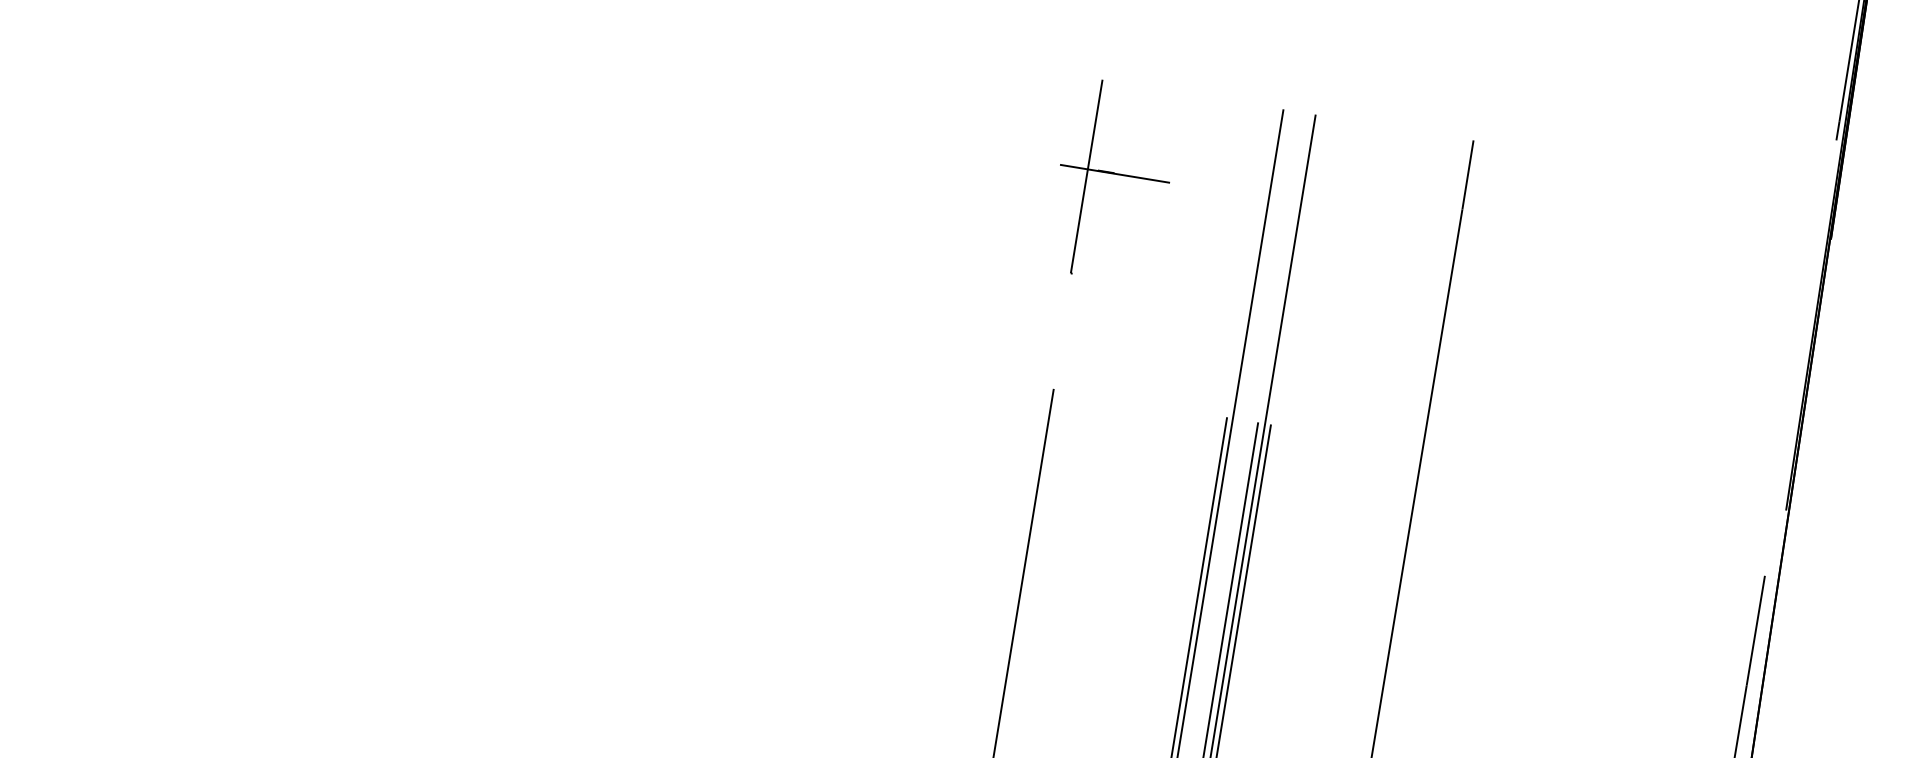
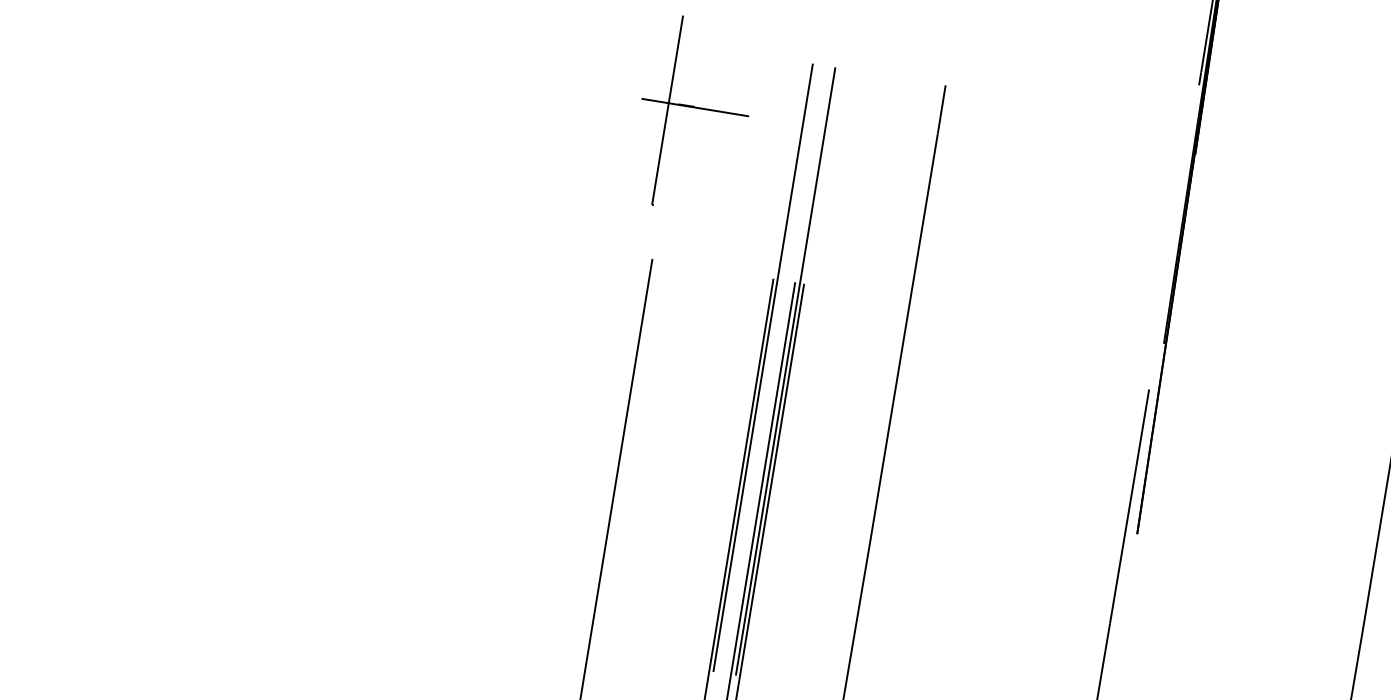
part: (1113, 177) -> (694, 111), size x1.4

